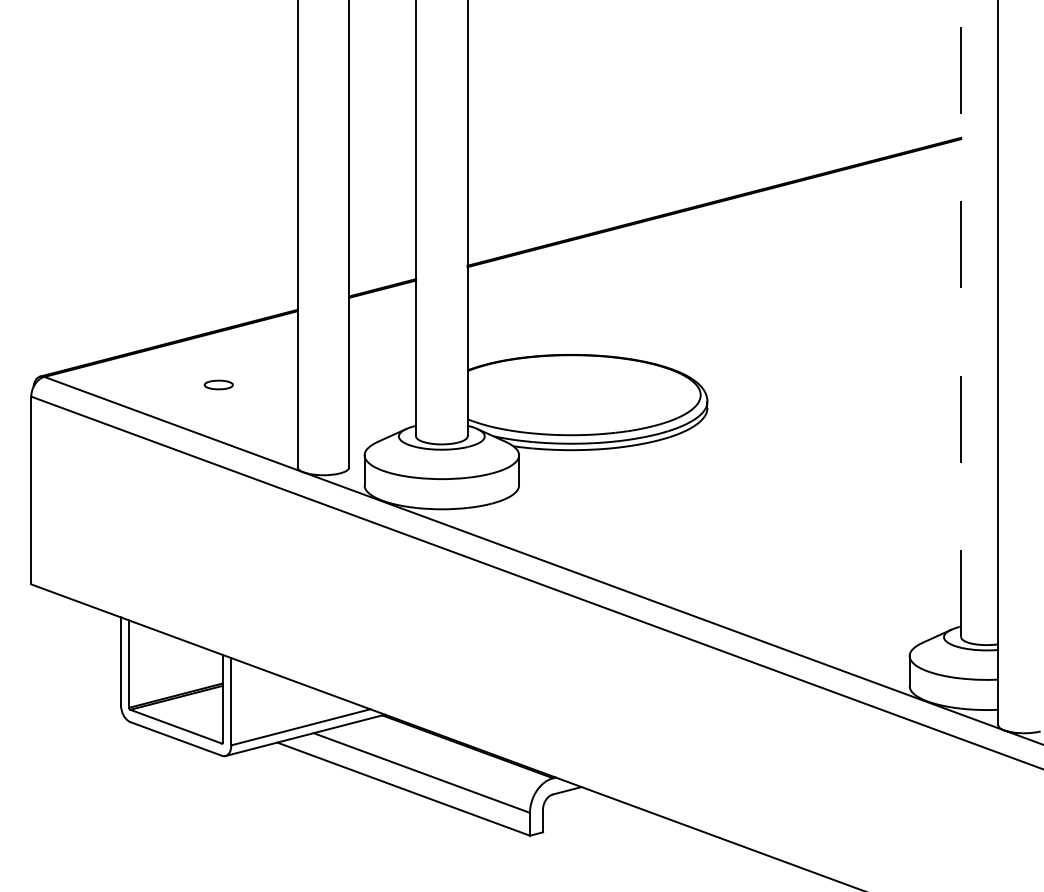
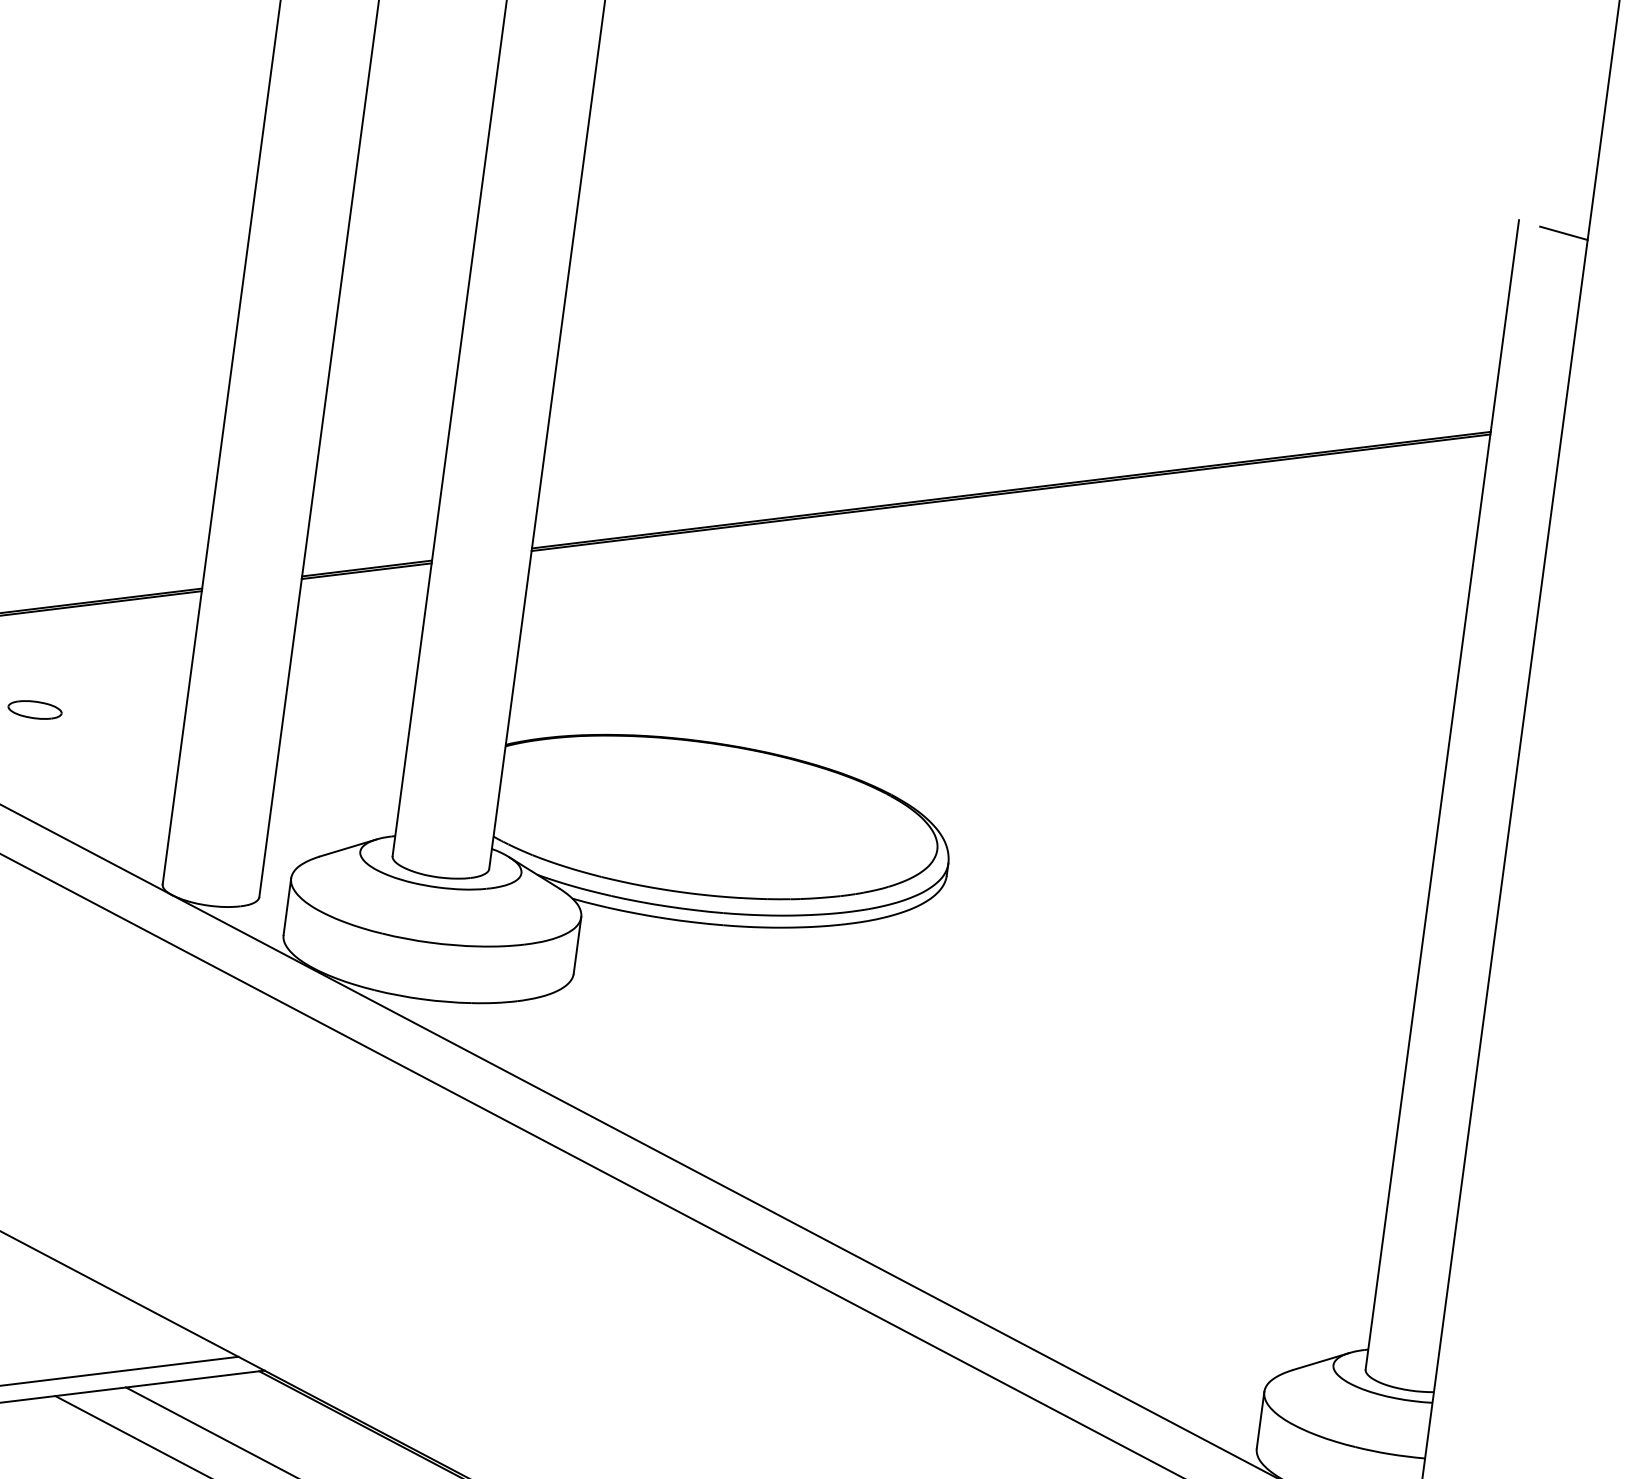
line: (985, 28) -> (1563, 232), added
line: (961, 330) -> (1443, 793), dashed -> solid

